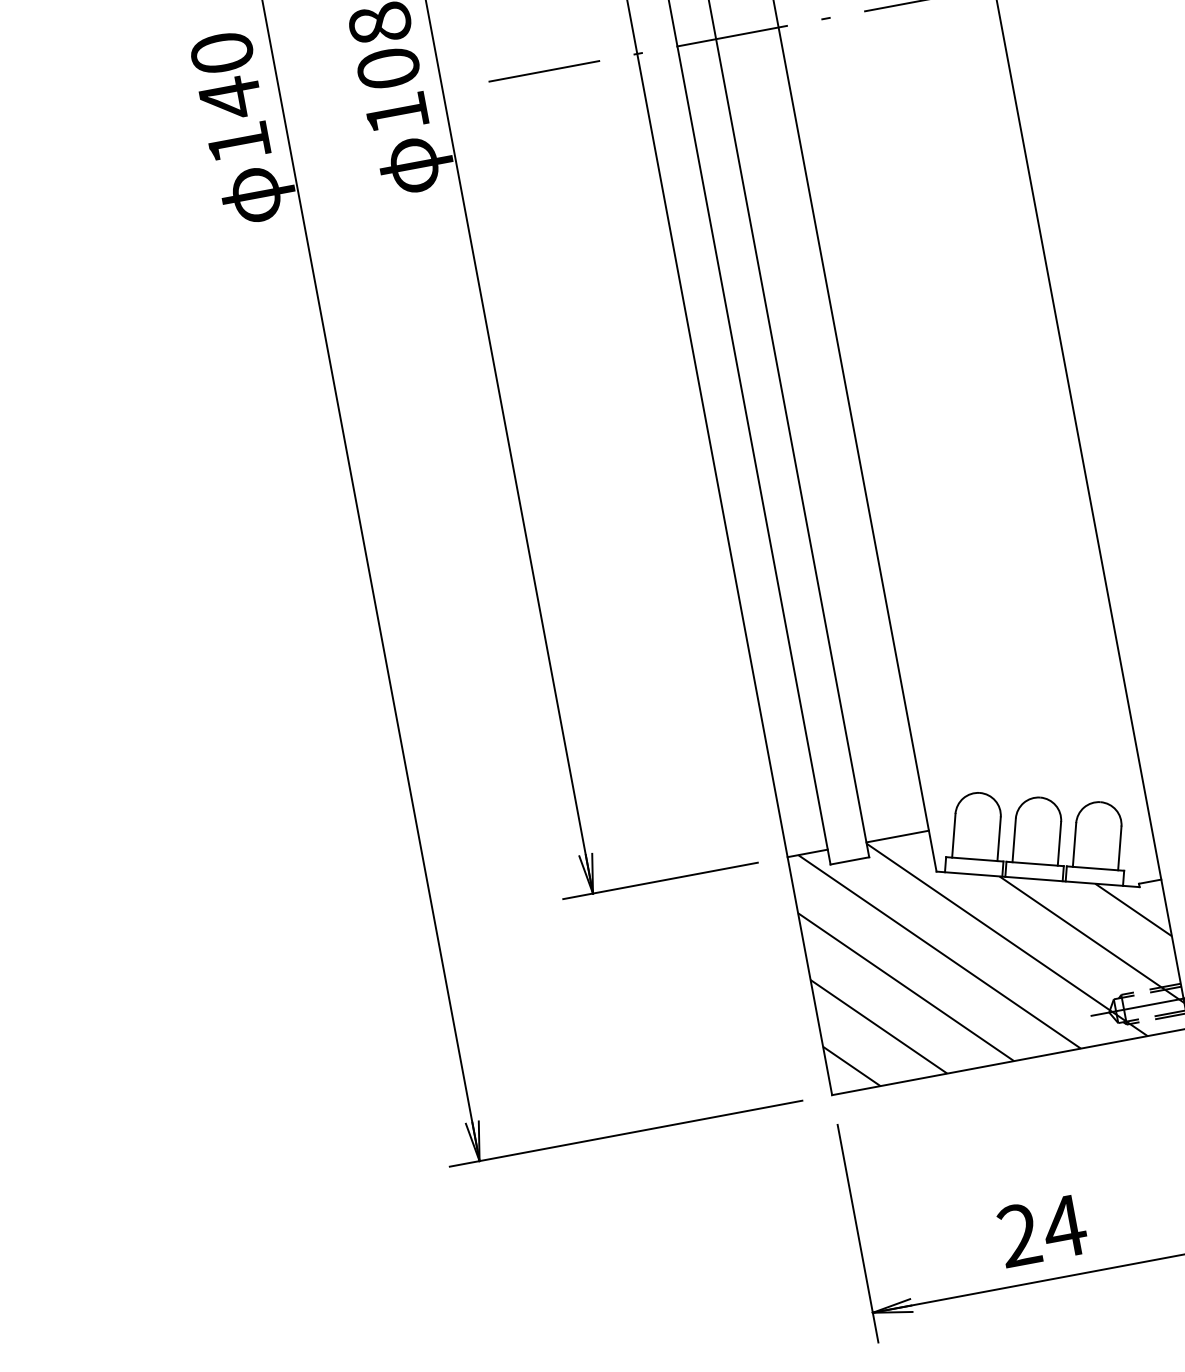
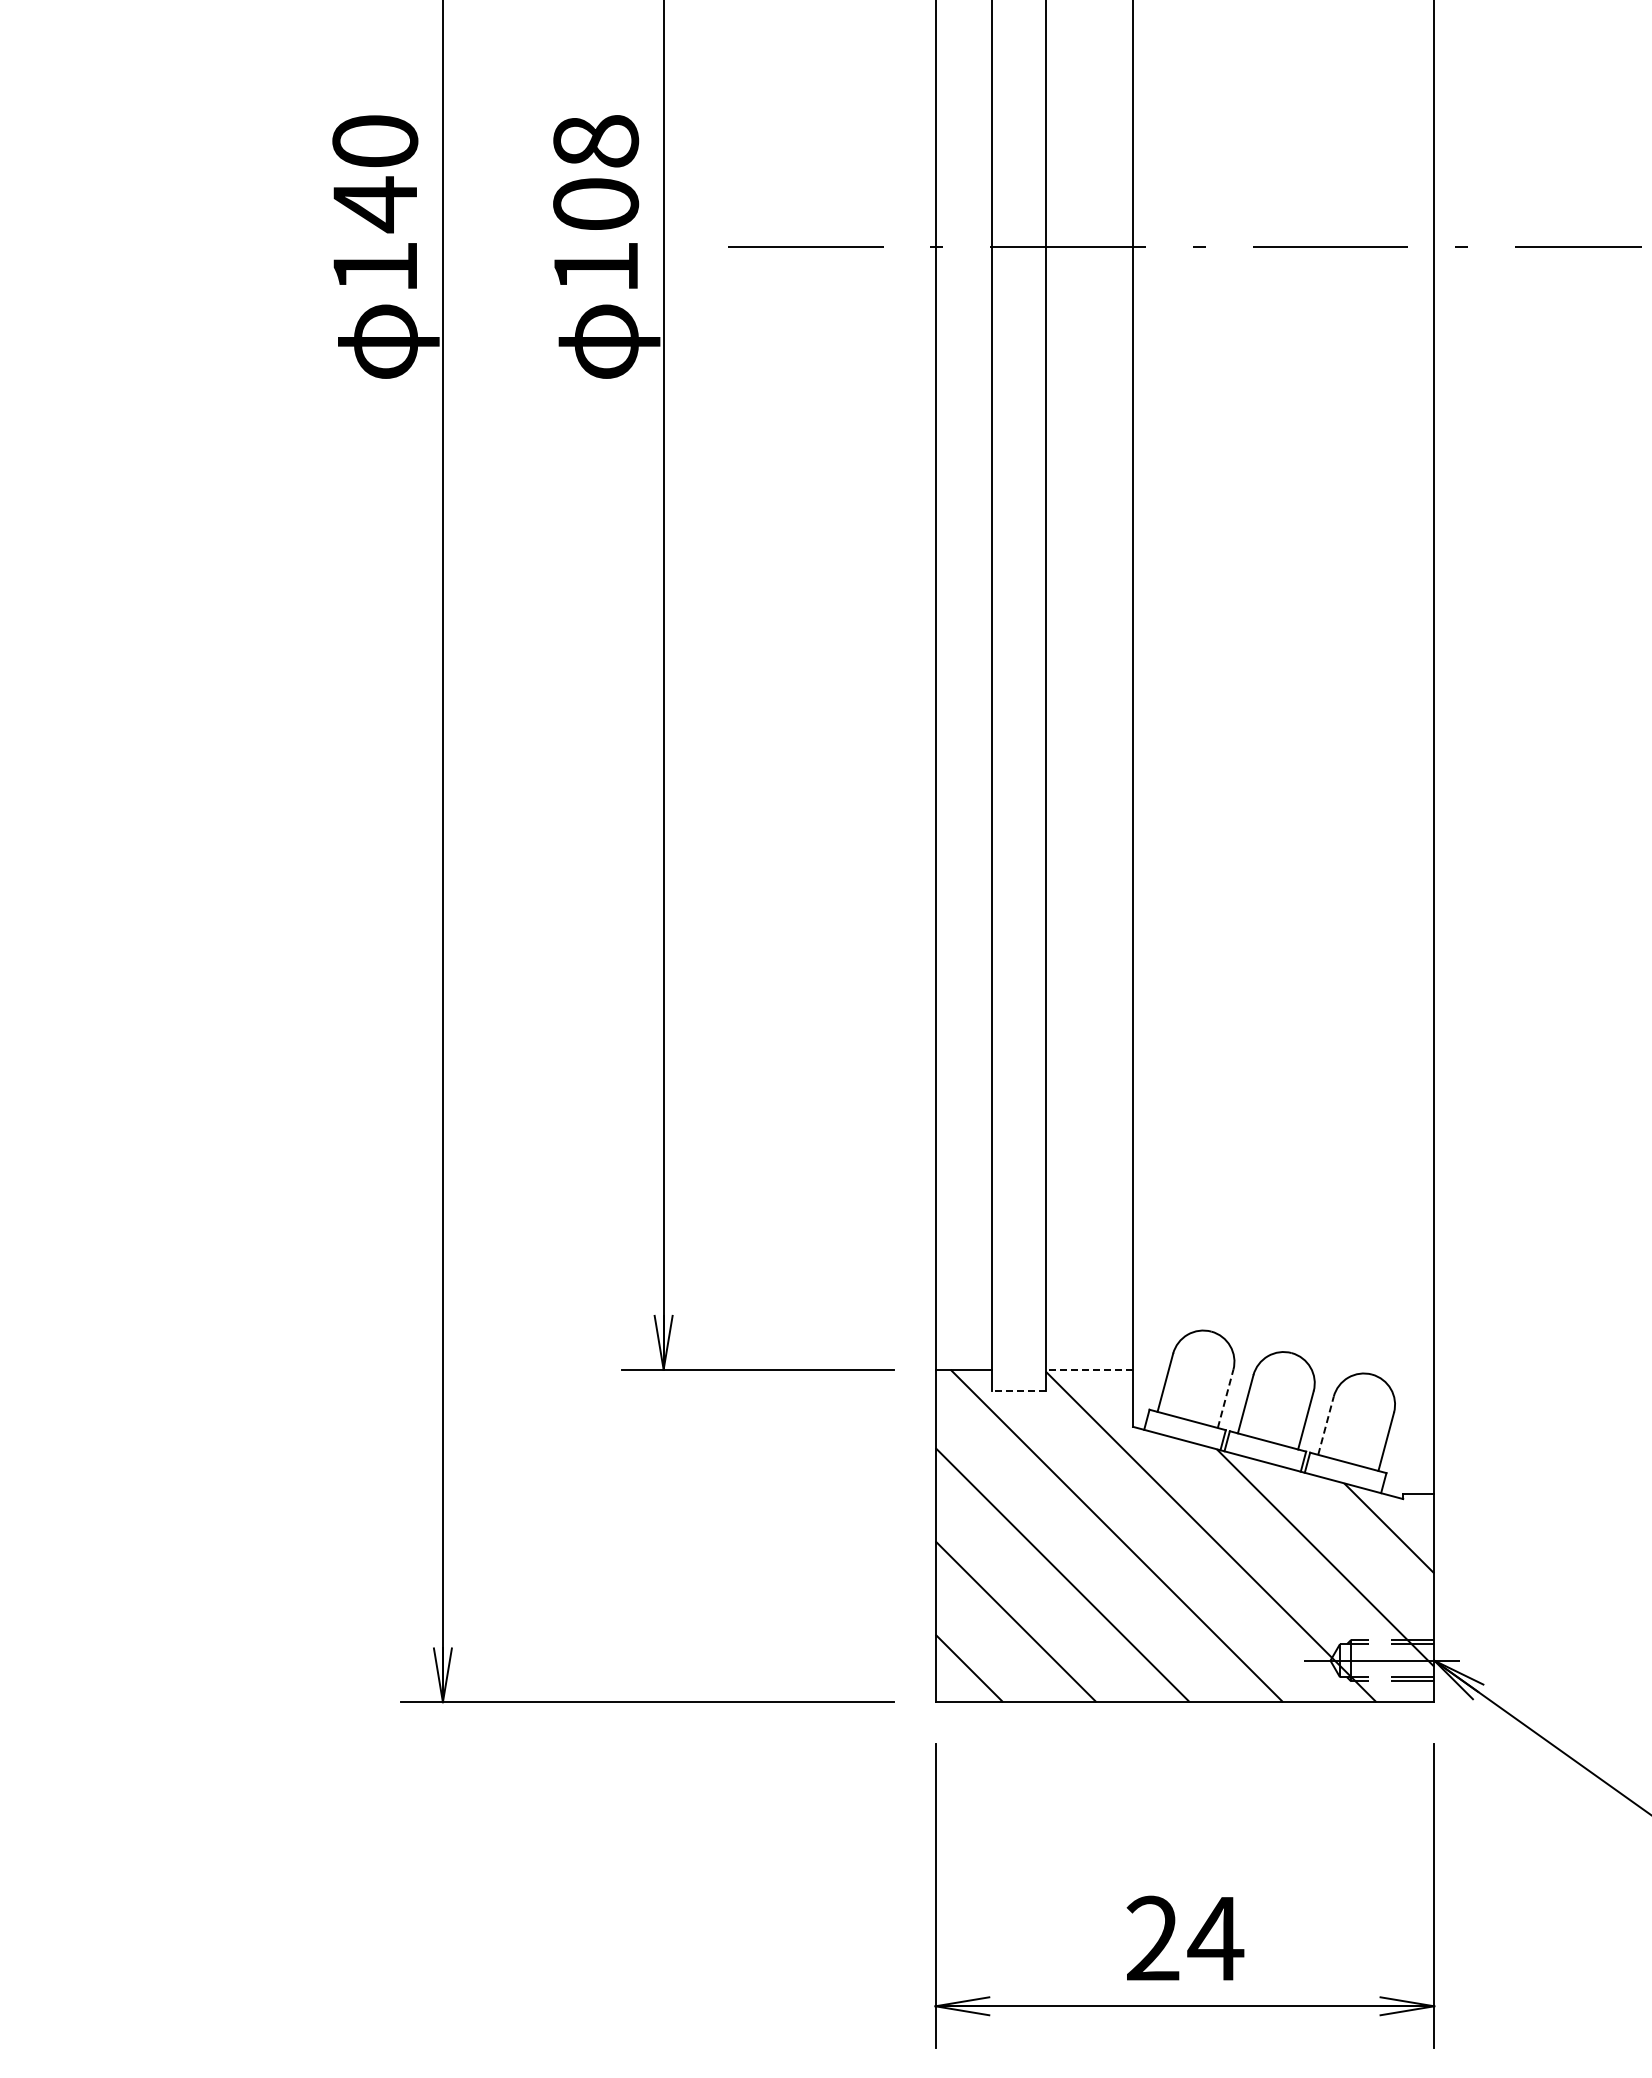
line: (897, 836) -> (1089, 1369), solid -> dashed
line: (998, 838) -> (1225, 1398), solid -> dashed
line: (1074, 844) -> (1326, 1425), solid -> dashed
line: (849, 860) -> (1018, 1390), solid -> dashed

